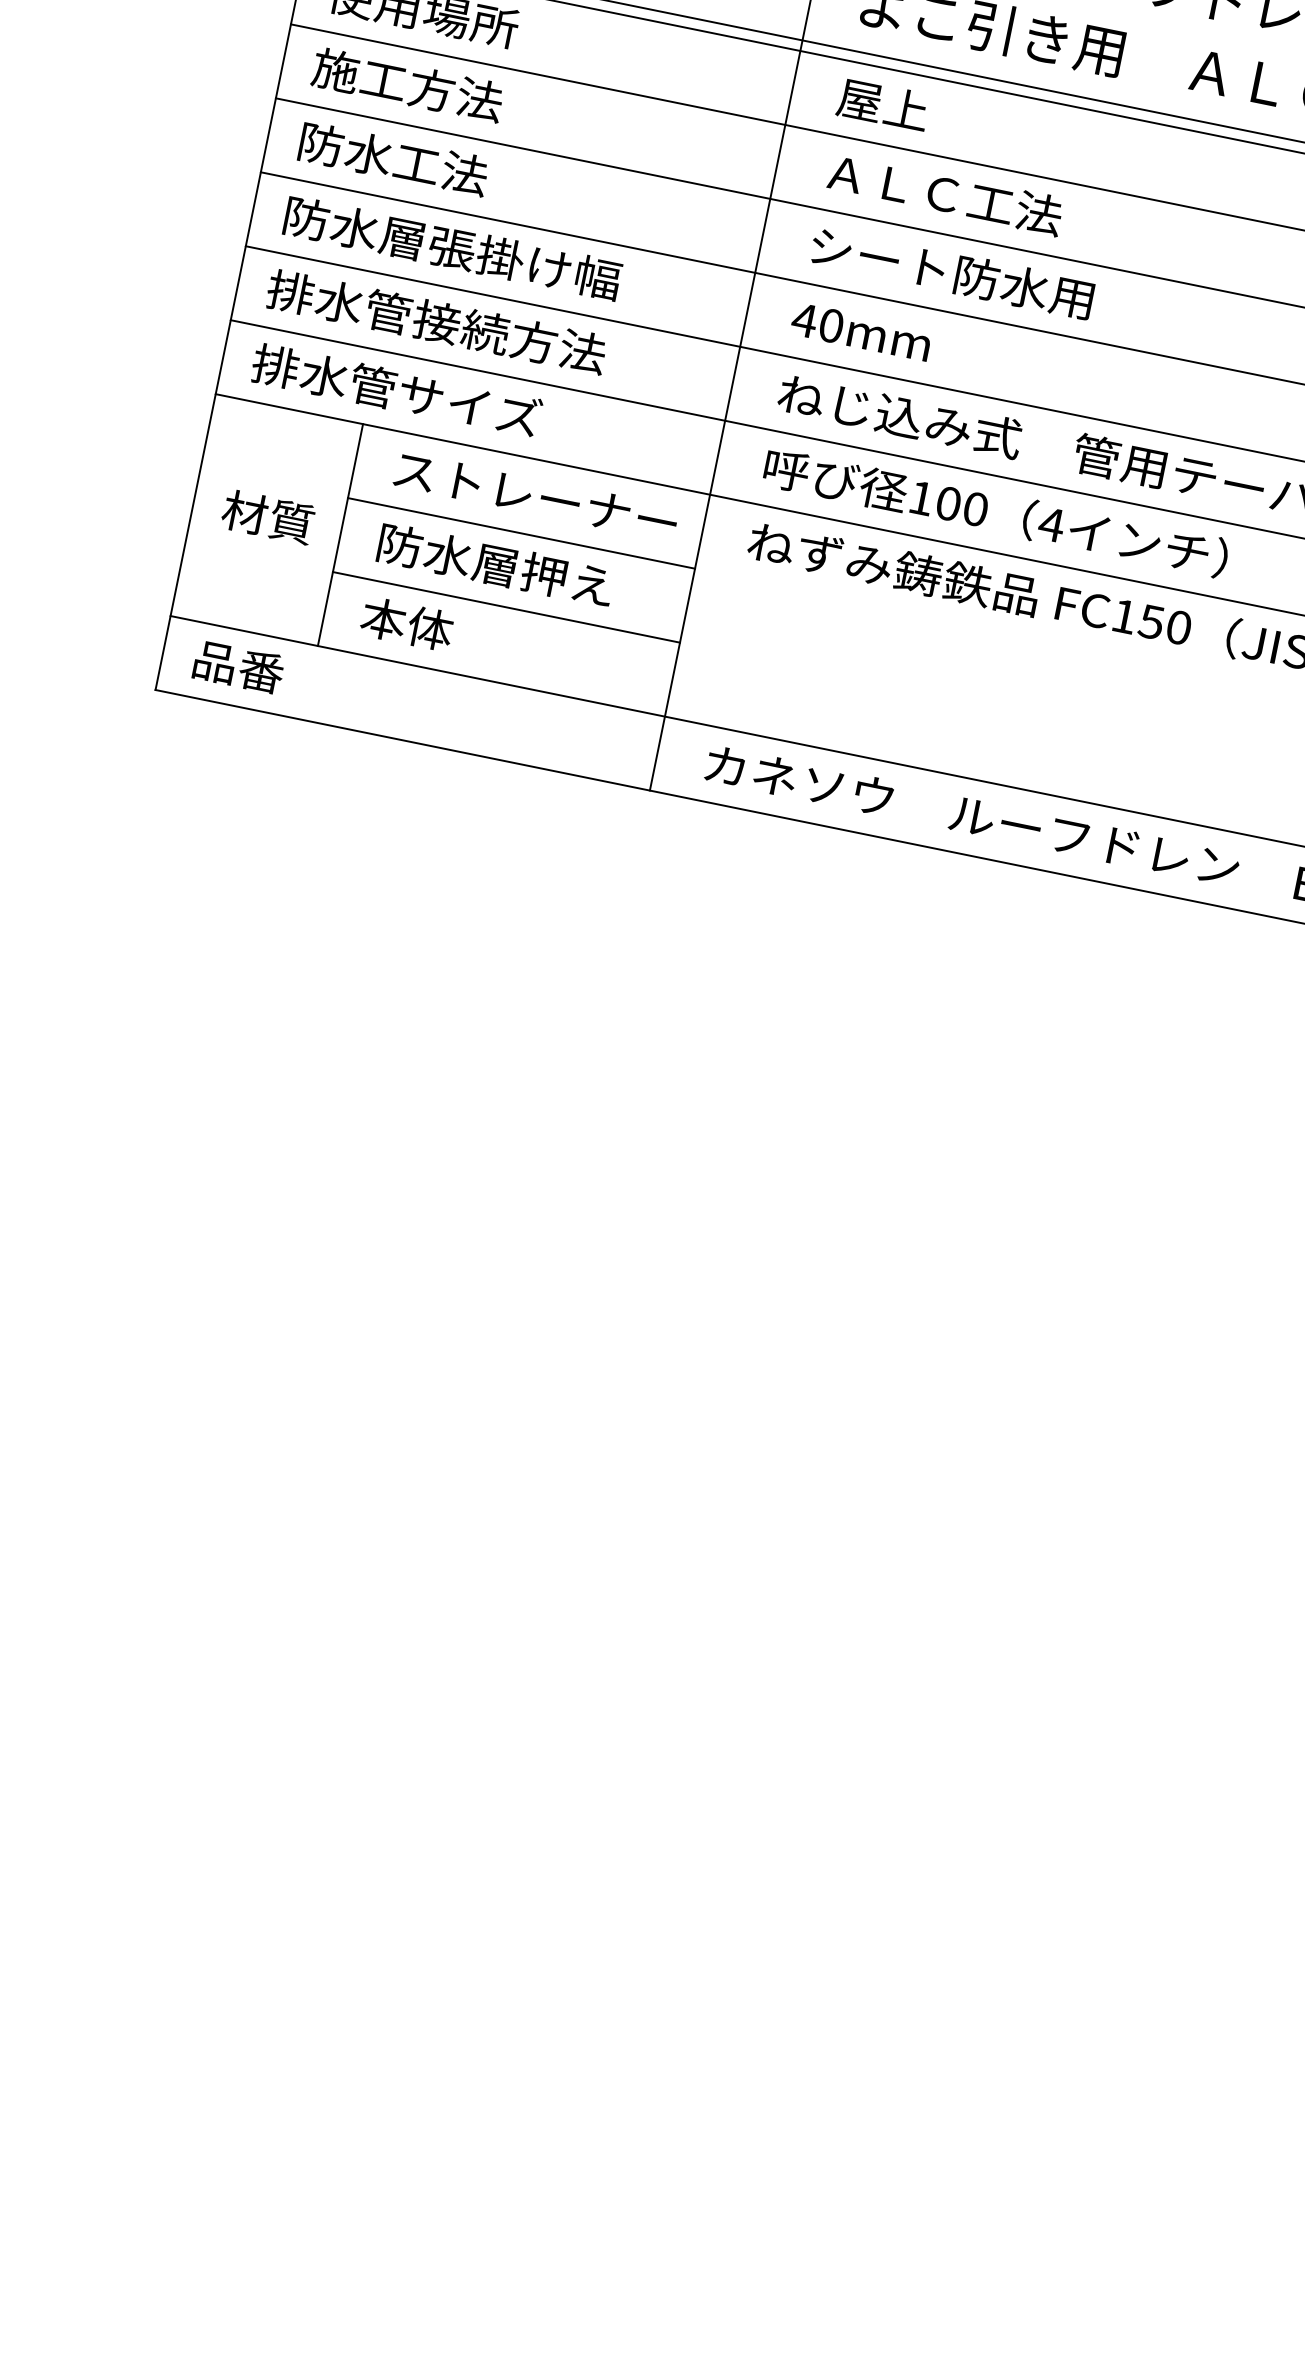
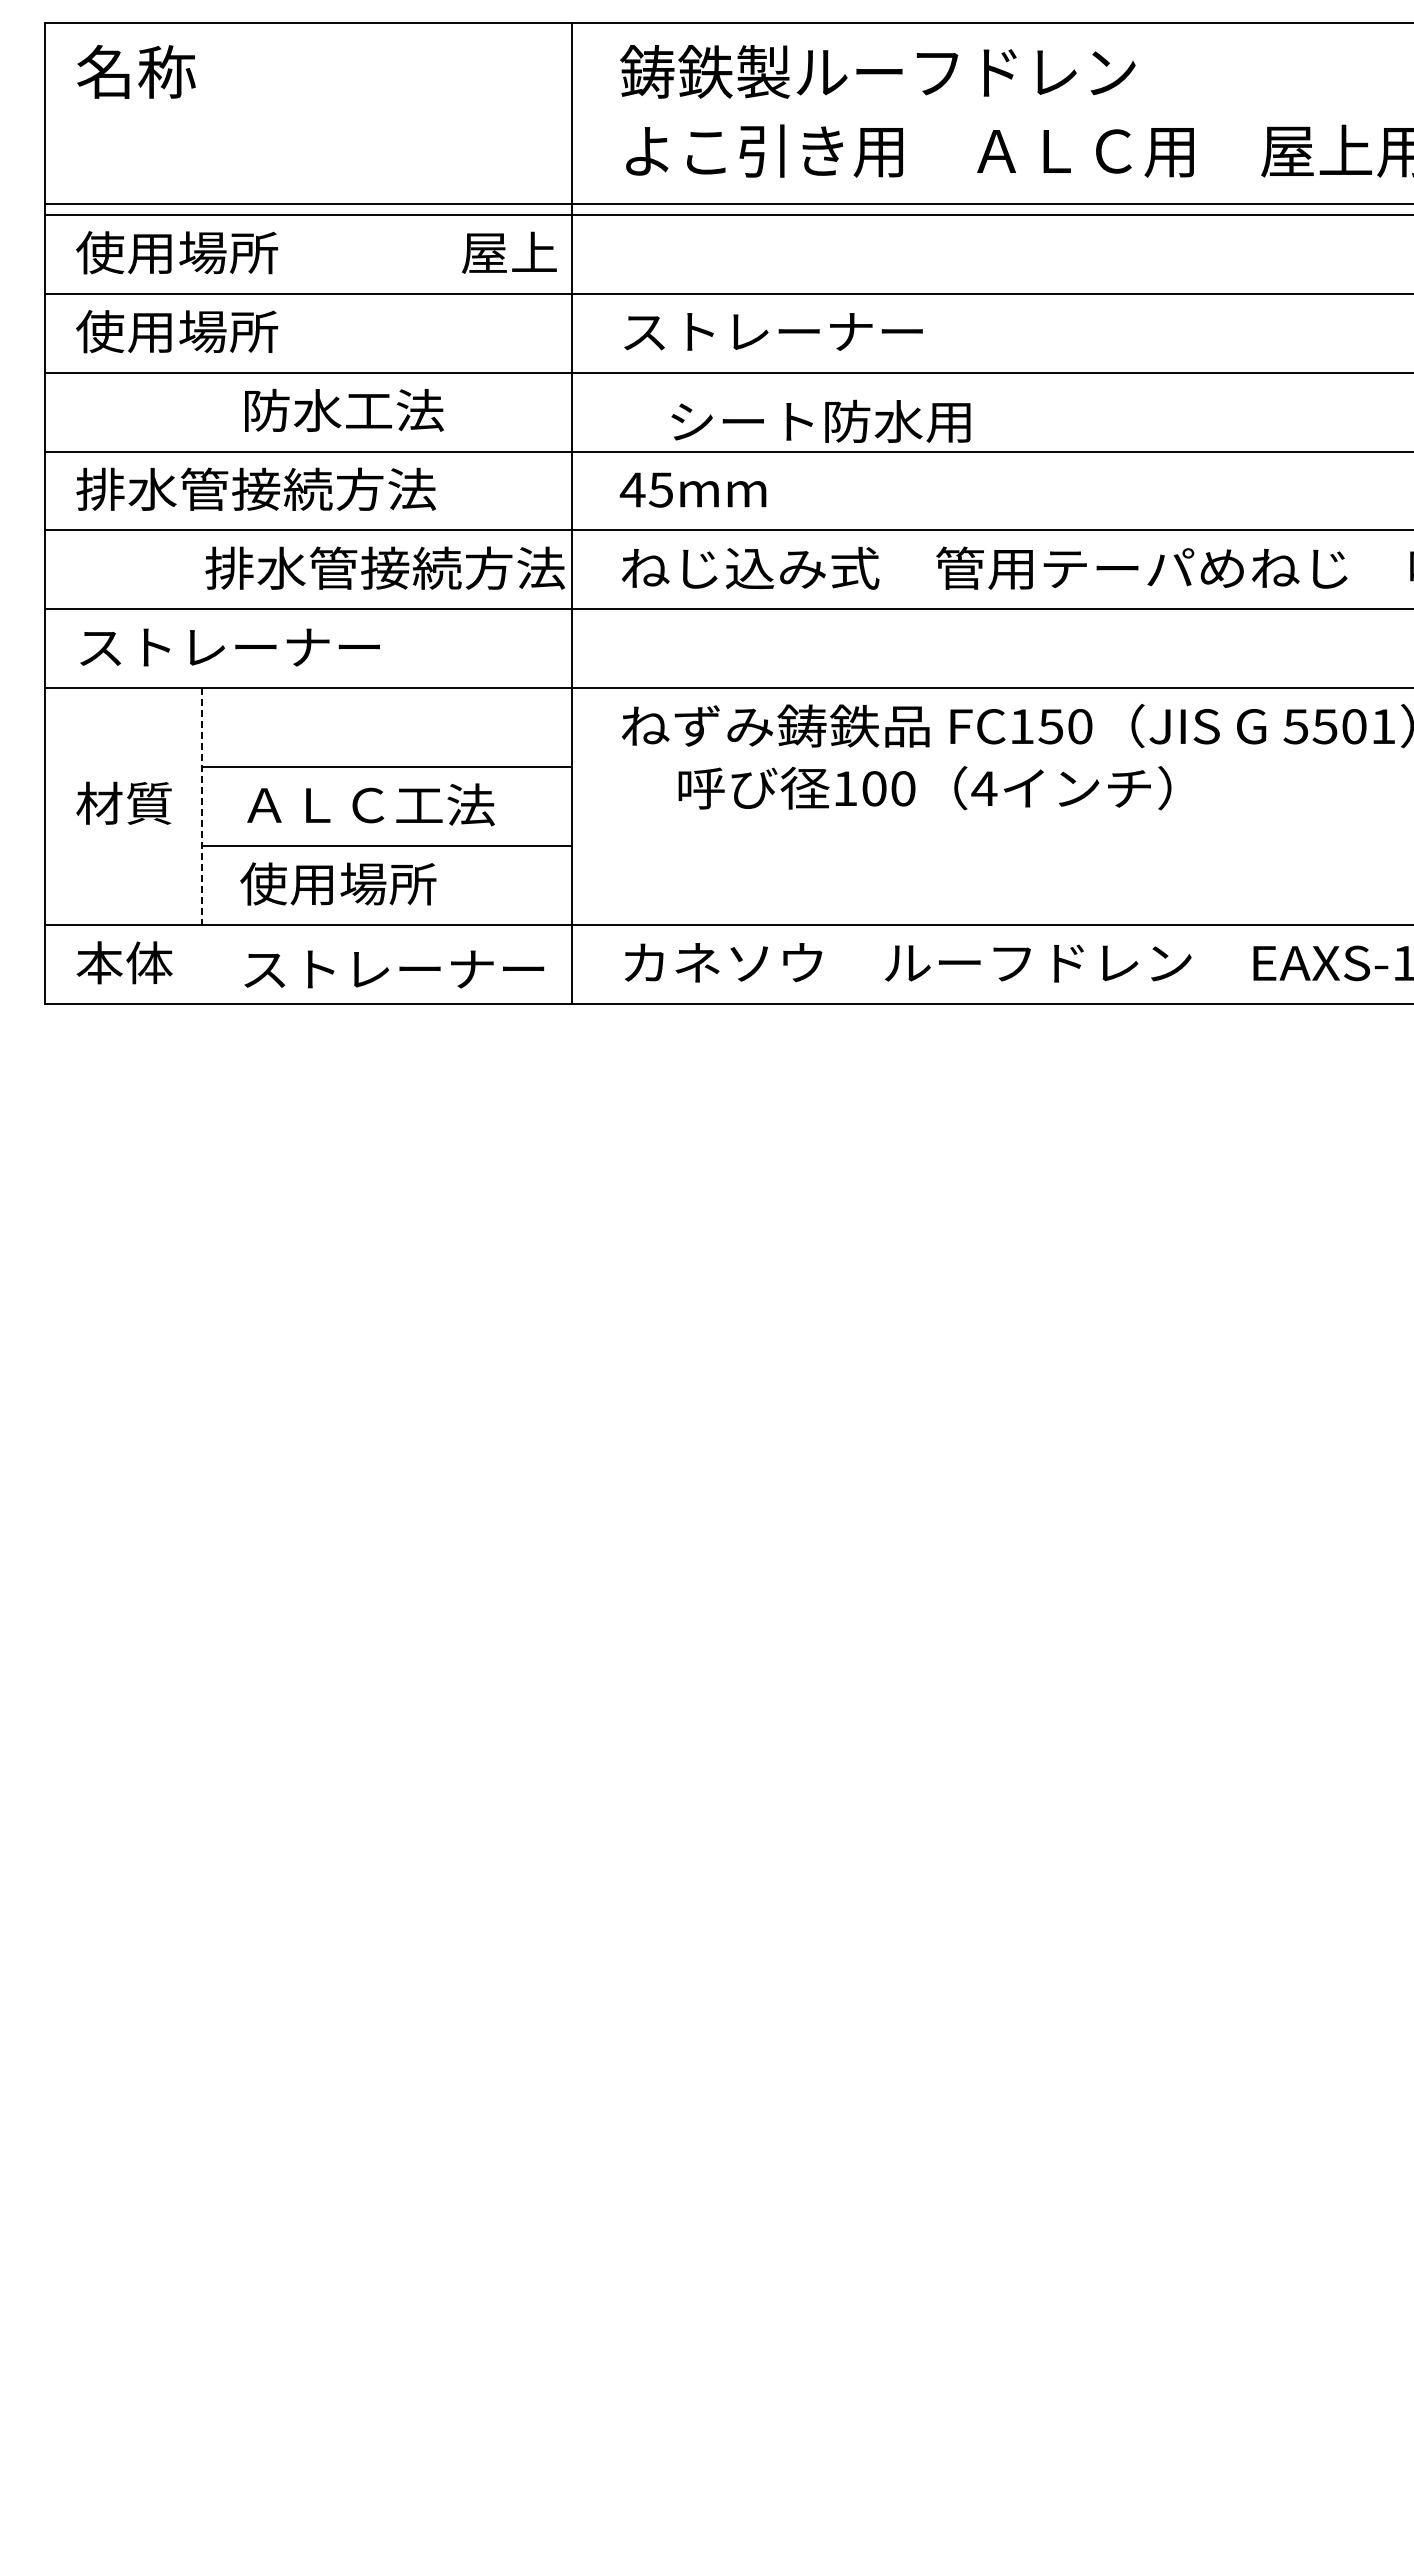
text: (408, 85) -> (177, 331), 施工方法 -> 使用場所
text: (882, 104) -> (508, 252), moved
text: (394, 158) -> (344, 409), moved
text: (966, 198) -> (773, 331), ＡＬＣ工法 -> ストレーナー
text: (451, 247) -> (255, 488), 防水層張掛け幅 -> 排水管接続方法
text: (951, 271) -> (820, 420), moved
text: (436, 321) -> (384, 567), moved
text: (830, 325) -> (660, 489), 40mm -> 45mm
text: (396, 390) -> (229, 646), 排水管サイズ -> ストレーナー
text: (536, 496) -> (394, 969), moved
text: (995, 513) -> (924, 788), moved
line: (339, 535) -> (201, 807), solid -> dashed
text: (497, 564) -> (368, 804), 防水層押え -> ＡＬＣ工法
text: (453, 633) -> (338, 883), 本体 -> 使用場所
text: (238, 666) -> (124, 962), 品番 -> 本体

